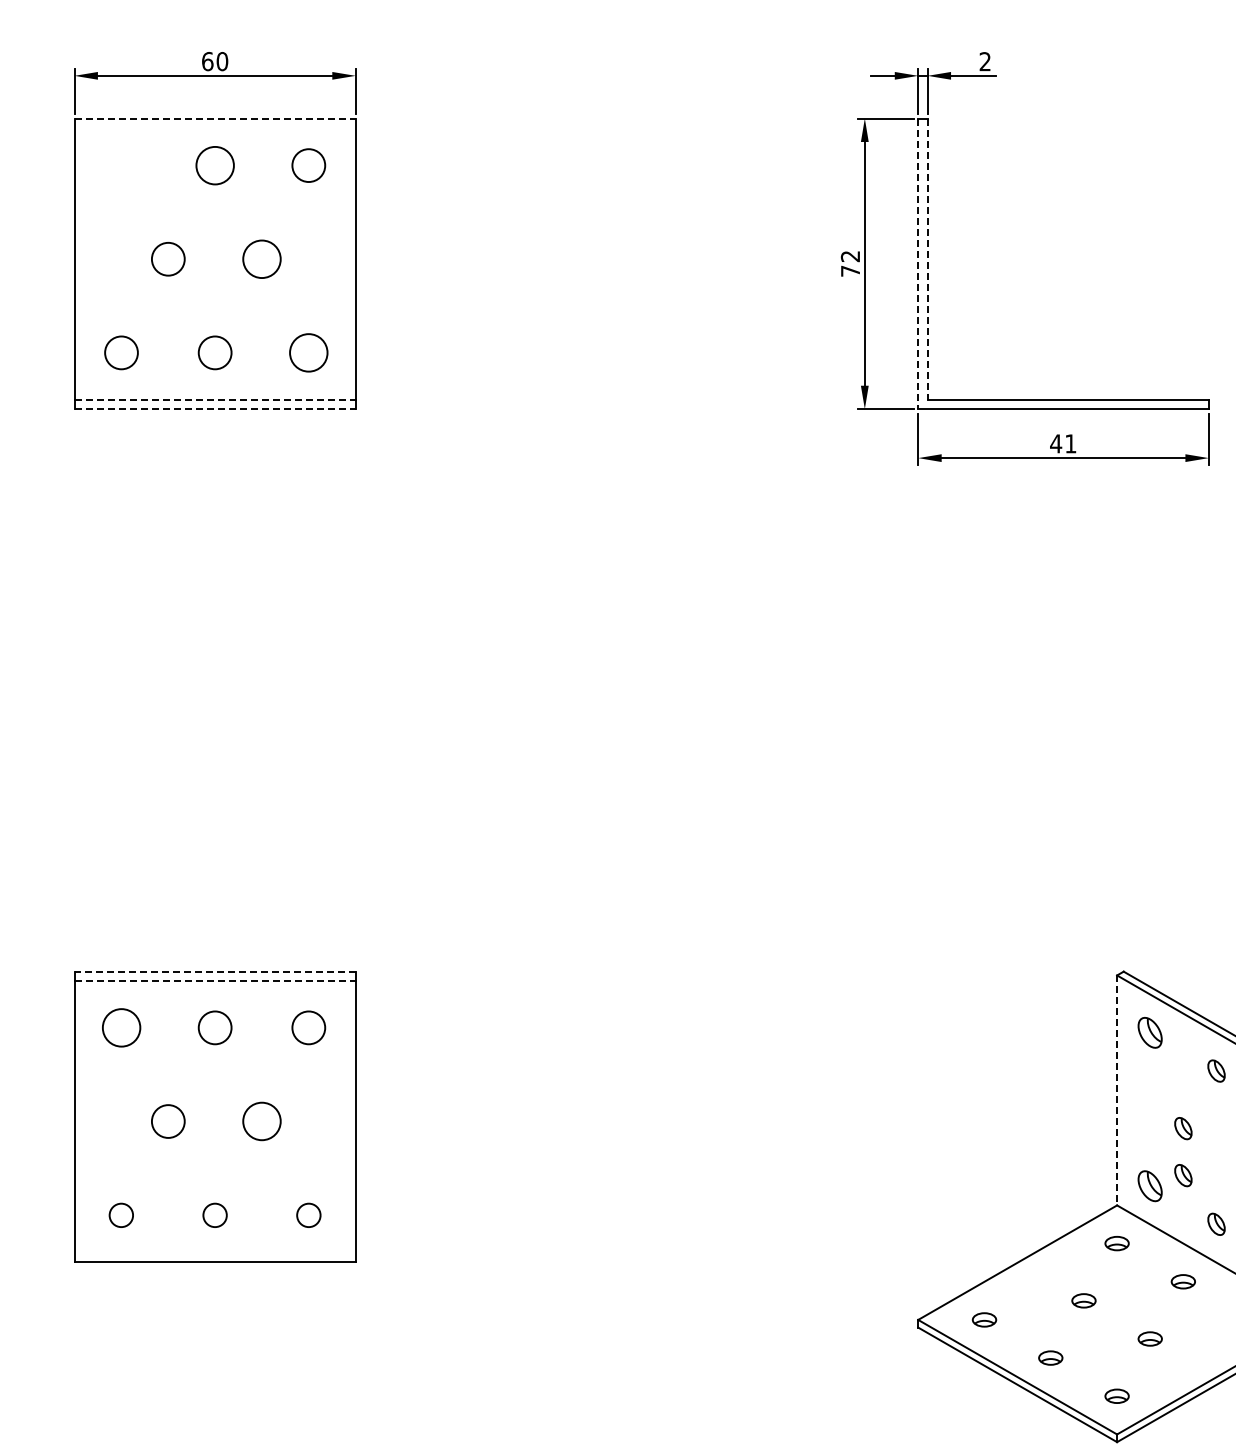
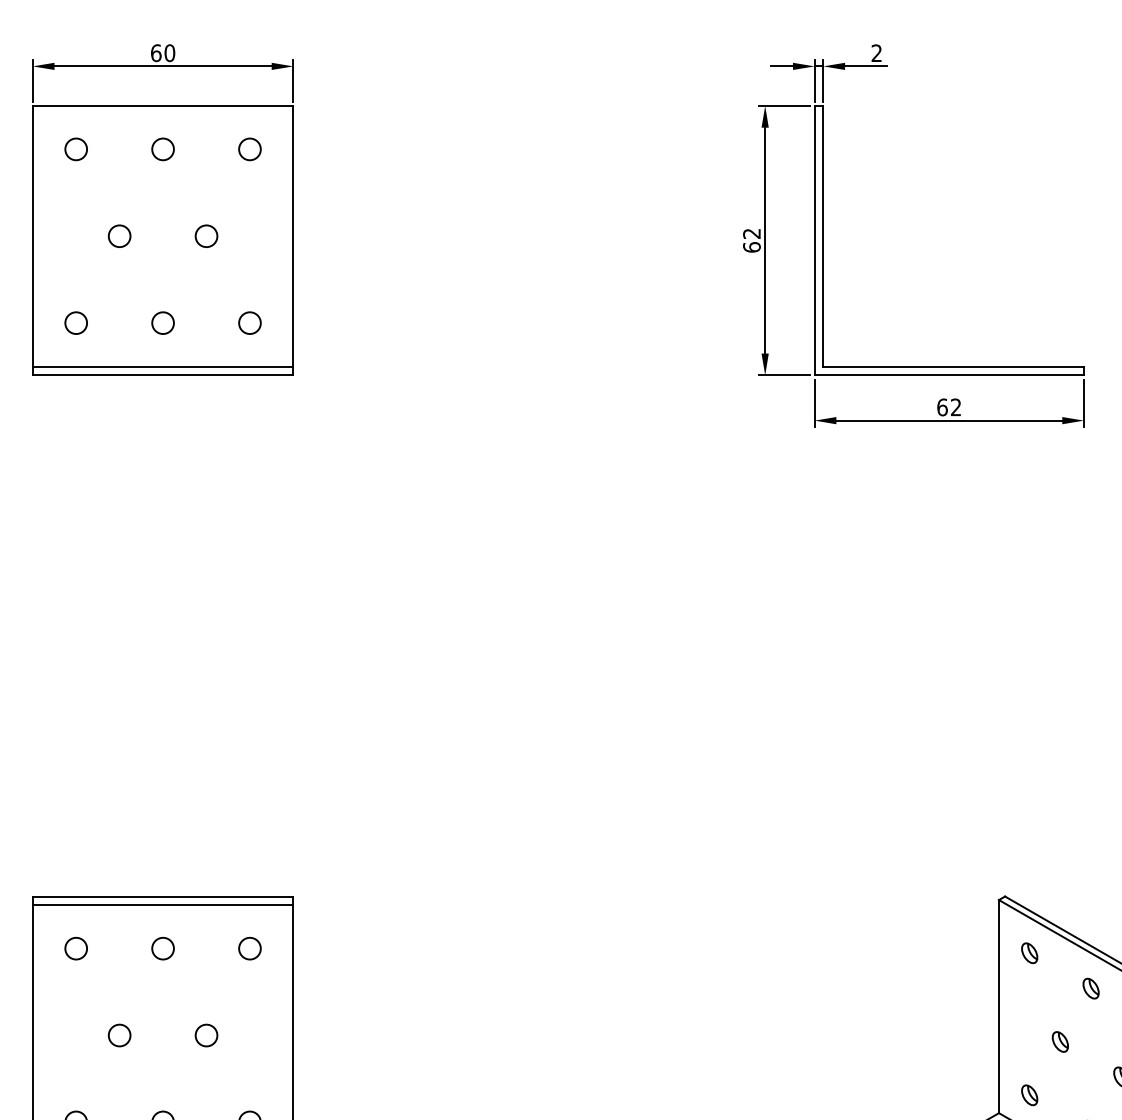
line: (215, 118) -> (163, 105), dashed -> solid
circle: (120, 164) -> (75, 148), added
circle: (214, 164) -> (162, 148), size x0.62
circle: (308, 164) -> (249, 148), size x0.71
circle: (167, 258) -> (118, 235), size x0.71
circle: (261, 258) -> (206, 235), size x0.62
line: (927, 259) -> (823, 236), dashed -> solid
line: (918, 264) -> (814, 241), dashed -> solid
text: (850, 270) -> (751, 246), 72 -> 62
circle: (120, 352) -> (75, 322), size x0.71
circle: (214, 352) -> (162, 322), size x0.71
circle: (308, 352) -> (249, 322), size x0.62
line: (215, 399) -> (163, 366), dashed -> solid
line: (215, 409) -> (163, 375), dashed -> solid
text: (1063, 443) -> (949, 407), 41 -> 62
line: (215, 971) -> (163, 896), dashed -> solid
line: (215, 981) -> (163, 905), dashed -> solid
circle: (120, 1027) -> (75, 948), size x0.62
circle: (214, 1027) -> (162, 948), size x0.71
circle: (308, 1027) -> (249, 948), size x0.71
part: (1150, 1032) -> (1029, 952), size x0.71
line: (1117, 1090) -> (999, 1006), dashed -> solid
circle: (167, 1121) -> (118, 1035), size x0.71
circle: (261, 1121) -> (206, 1035), size x0.62
part: (1183, 1175) -> (1060, 1085), removed
part: (1150, 1185) -> (1029, 1094), size x0.71

